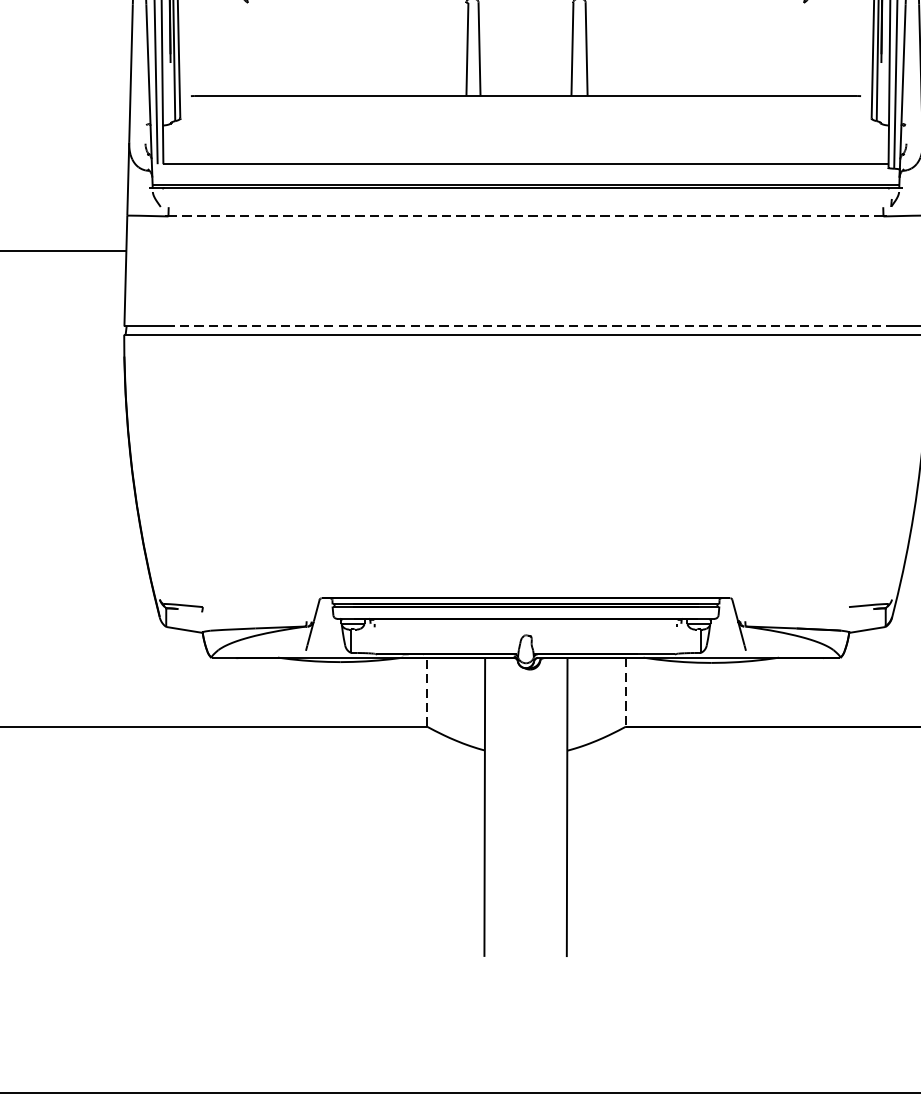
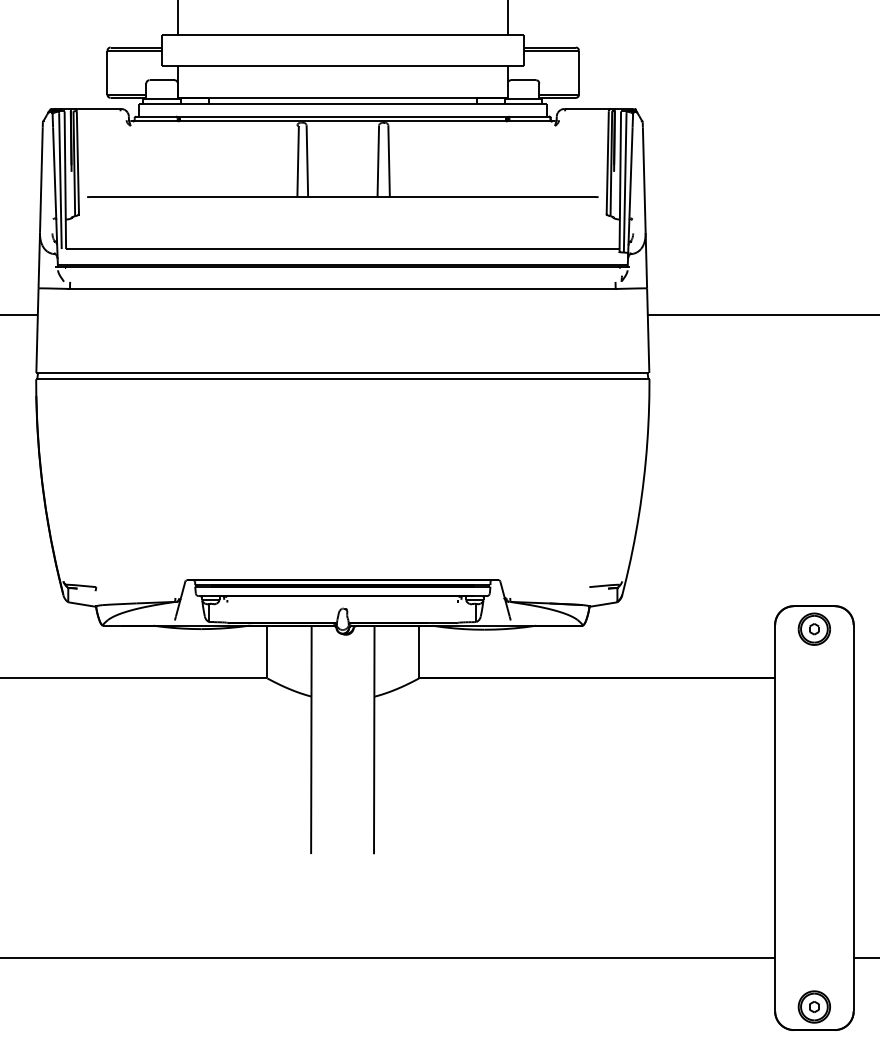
line: (525, 215) -> (342, 288), dashed -> solid
line: (526, 325) -> (343, 372), dashed -> solid
line: (427, 691) -> (267, 651), dashed -> solid
line: (626, 692) -> (419, 652), dashed -> solid

